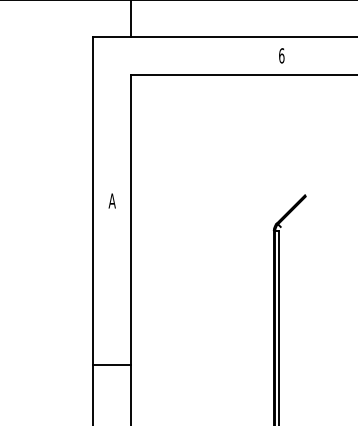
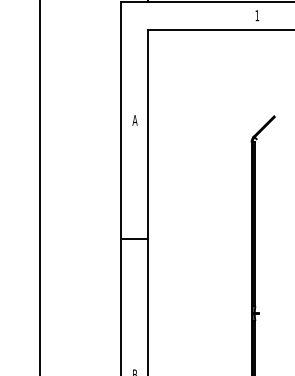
text: (281, 55) -> (257, 15), 6 -> 1

